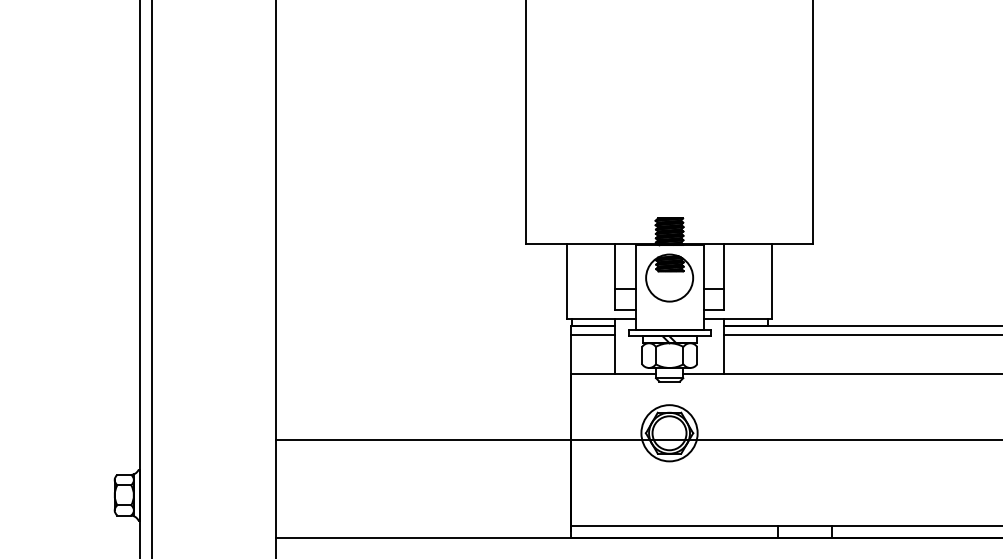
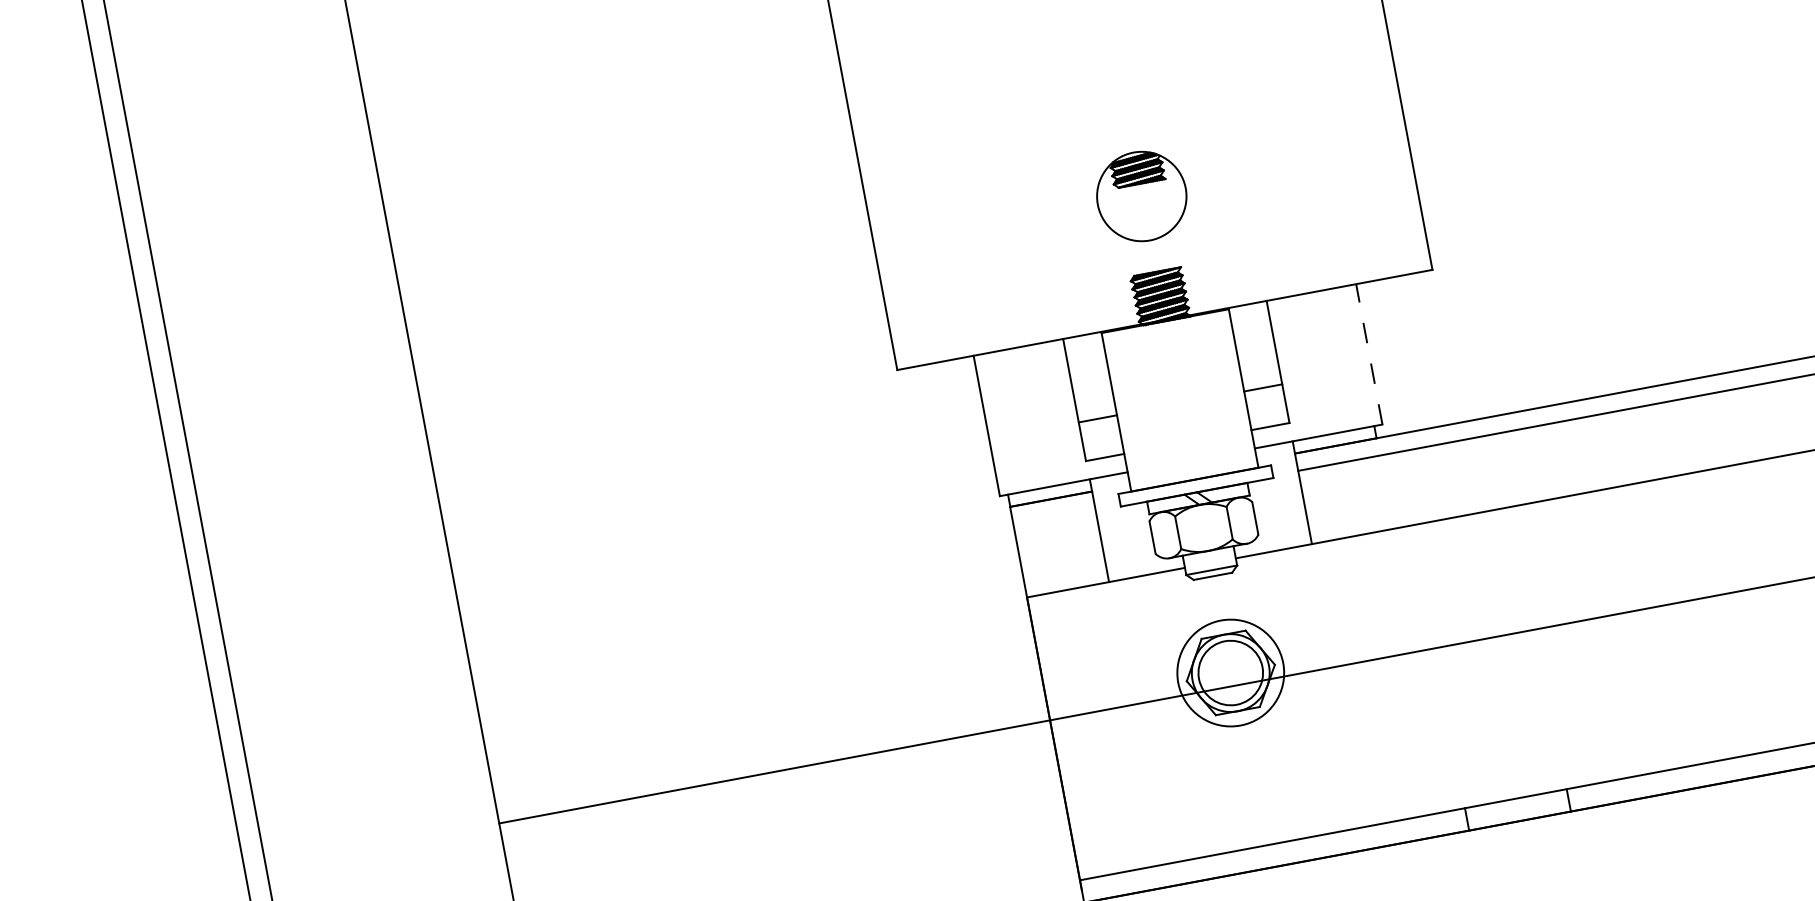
part: (669, 277) -> (1141, 195), moved
line: (772, 281) -> (1369, 353), solid -> dashed
line: (593, 335) -> (1054, 517), removed

